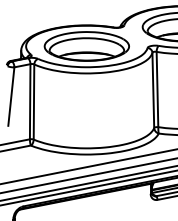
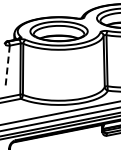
line: (11, 96) -> (7, 65), solid -> dashed

